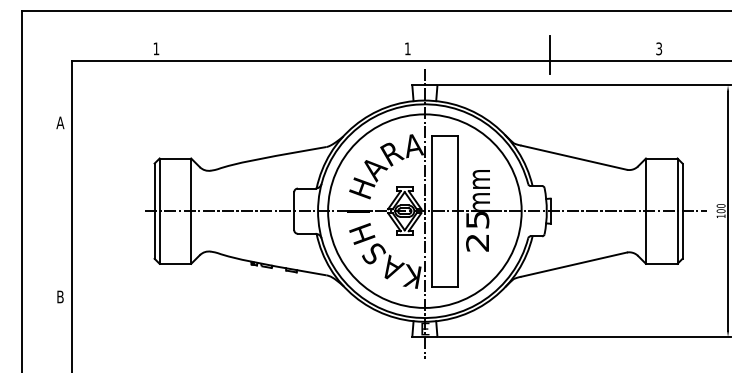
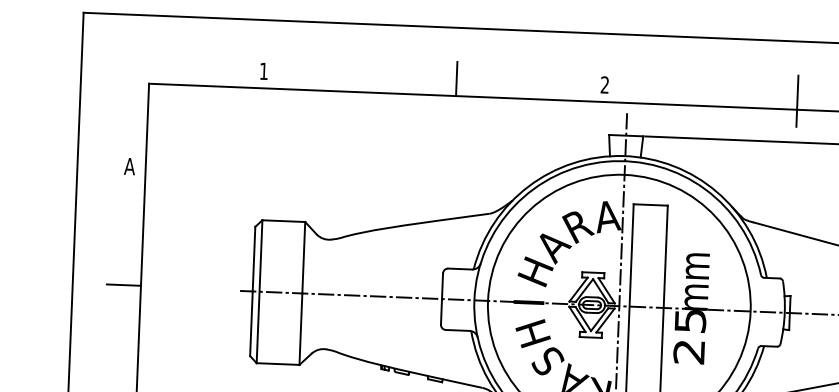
line: (298, 48) -> (456, 78), added
text: (407, 48) -> (604, 84), 1 -> 2
line: (59, 210) -> (123, 285), added

